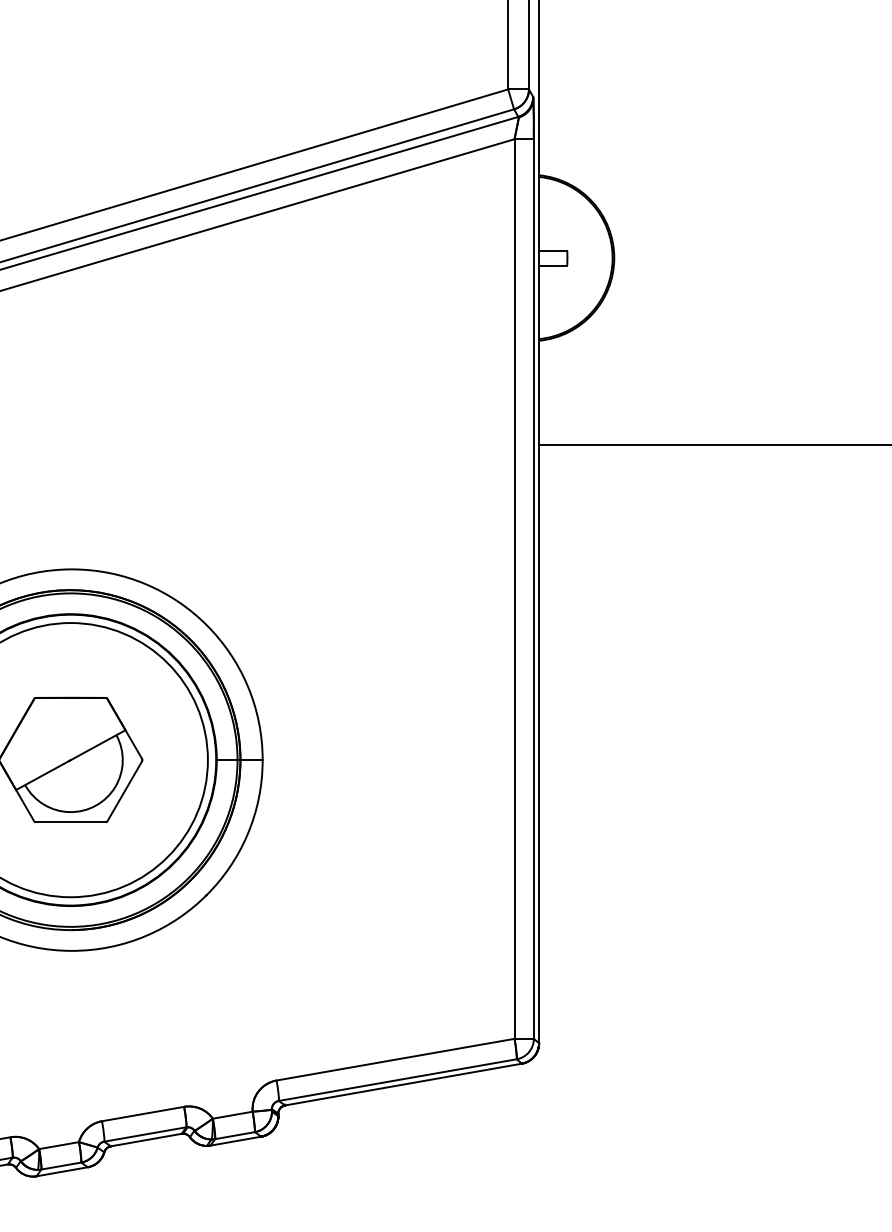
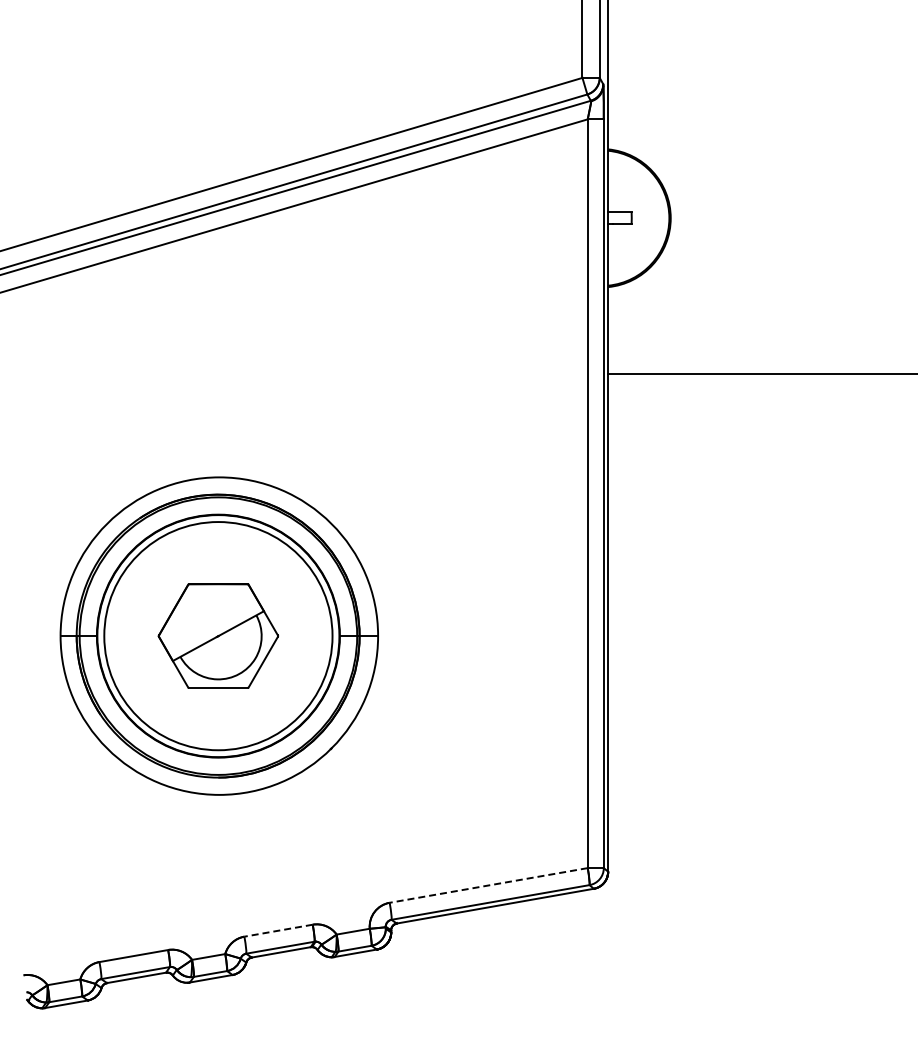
line: (395, 1059) -> (488, 885), solid -> dashed
line: (142, 1113) -> (278, 930), solid -> dashed

